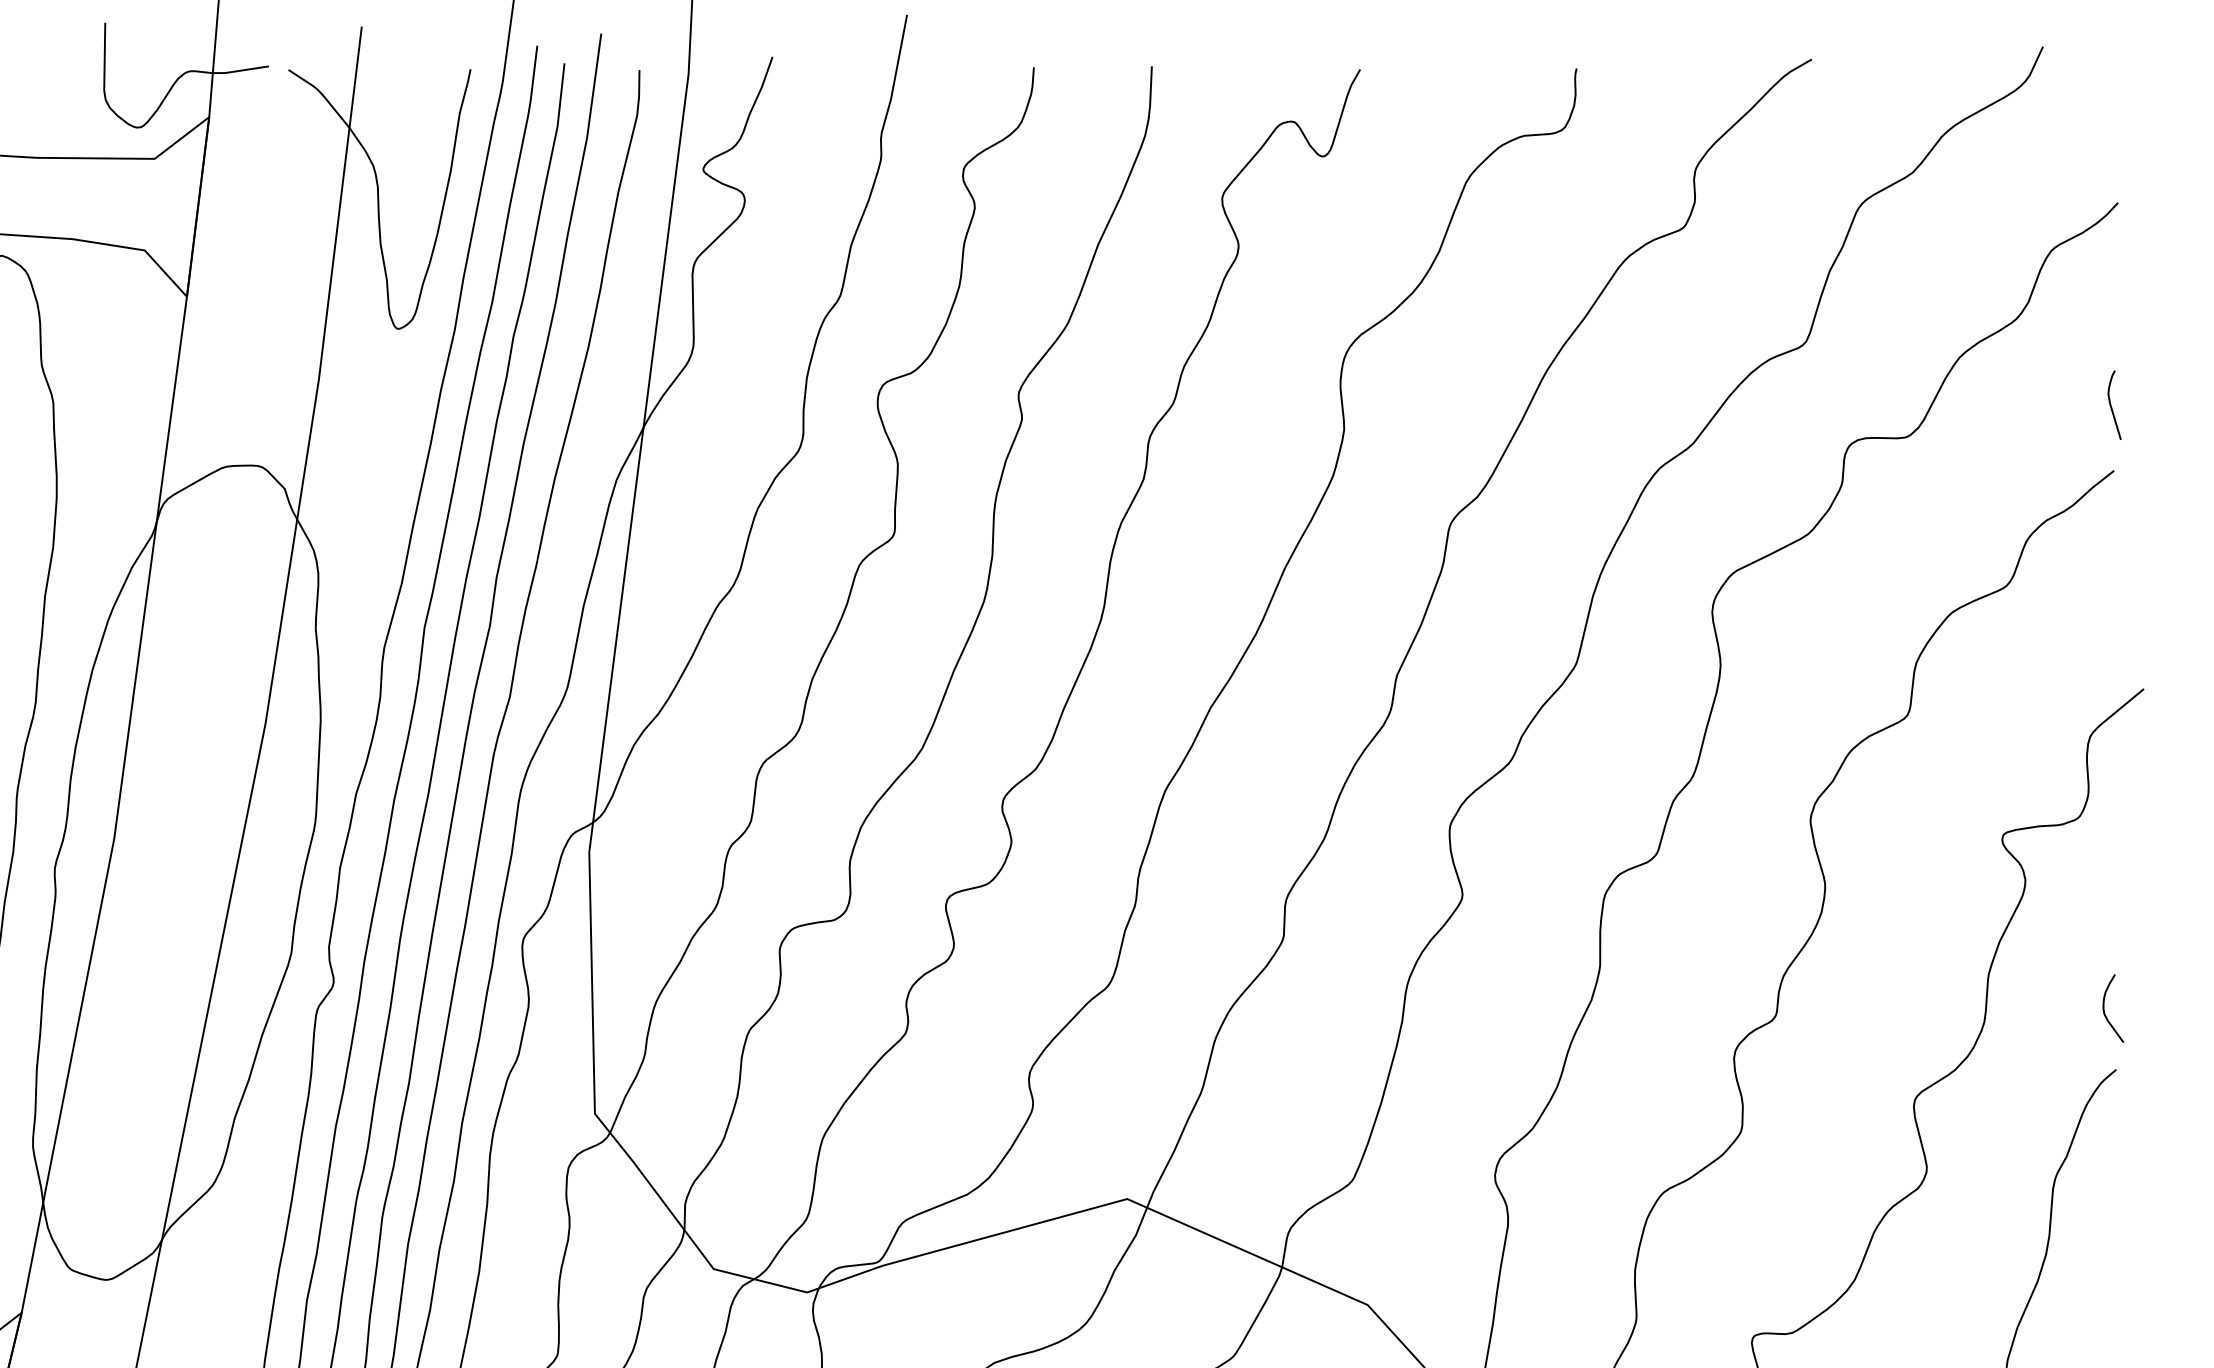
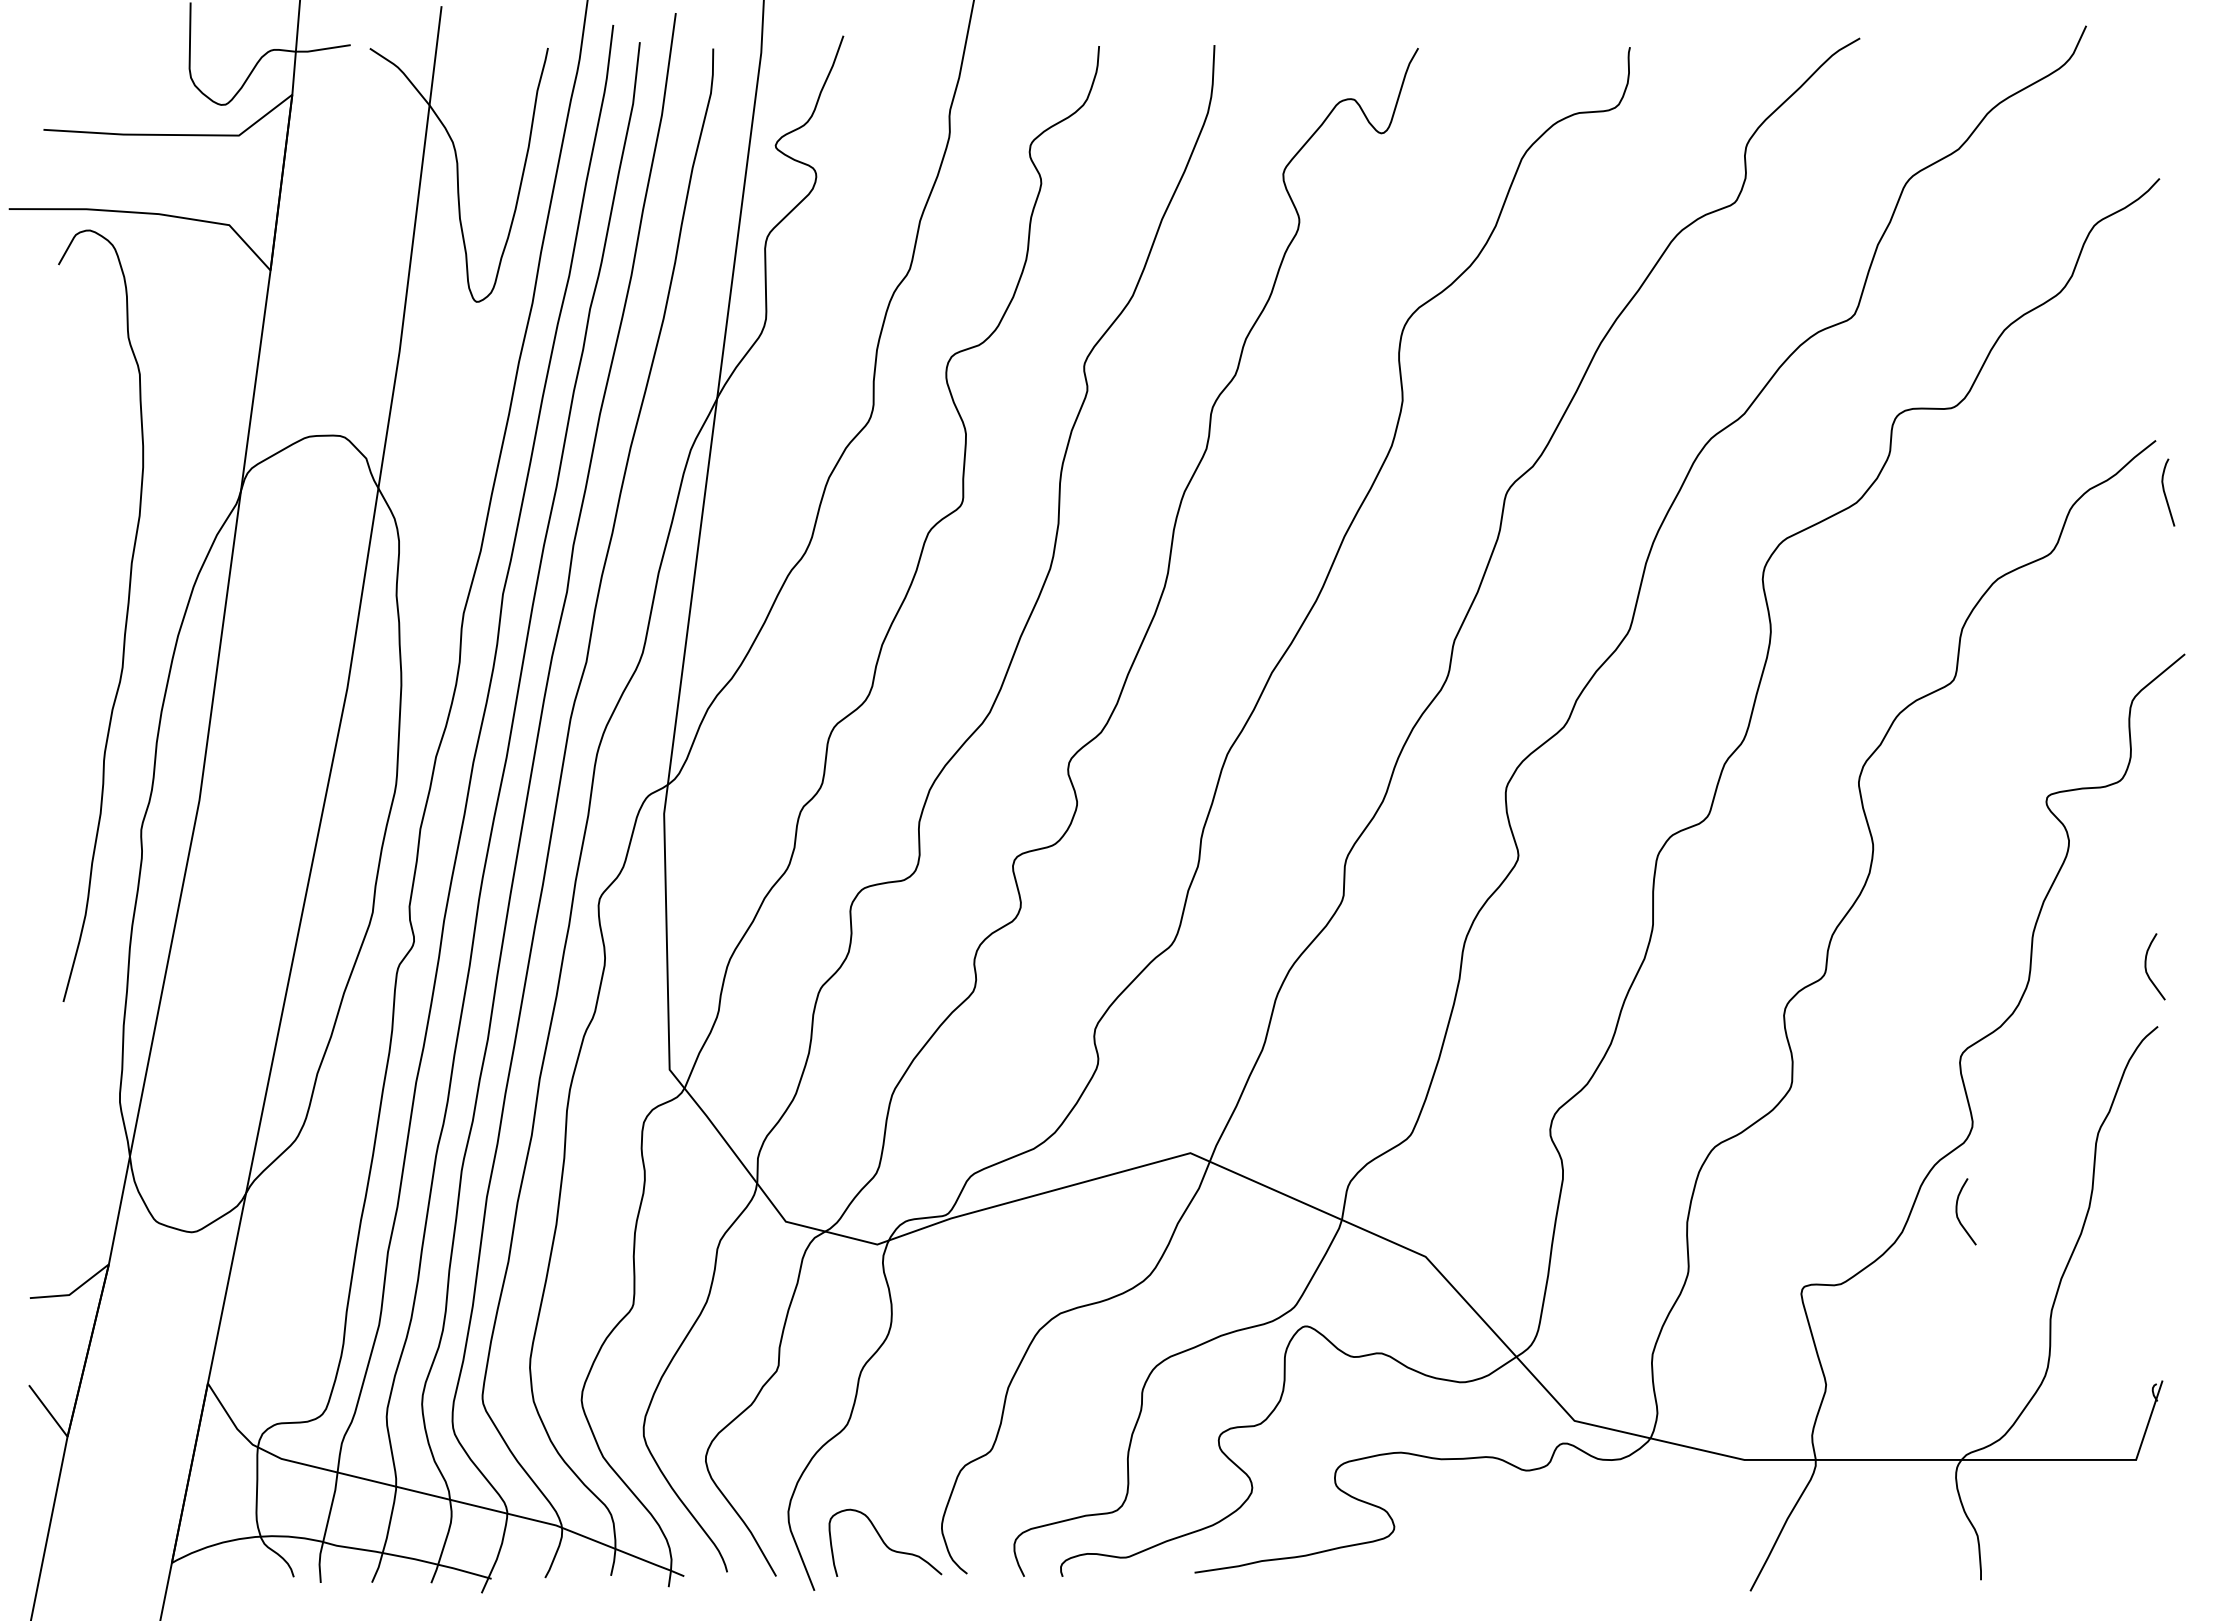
curve: (2111, 405) -> (2165, 492), moved
curve: (1911, 1258) -> (1957, 1211), added

